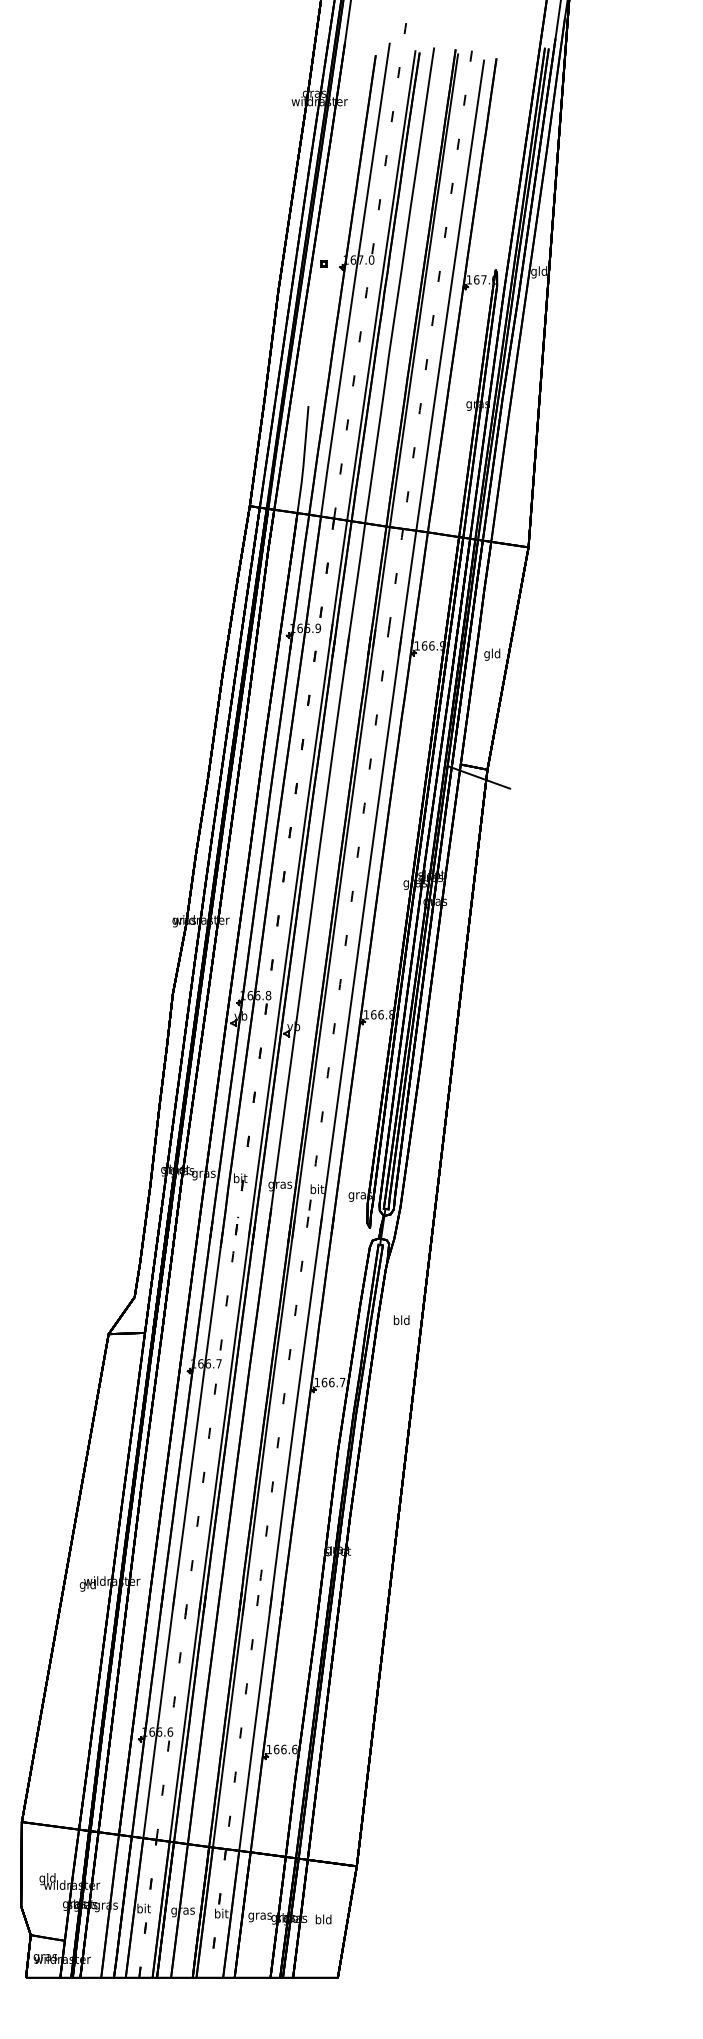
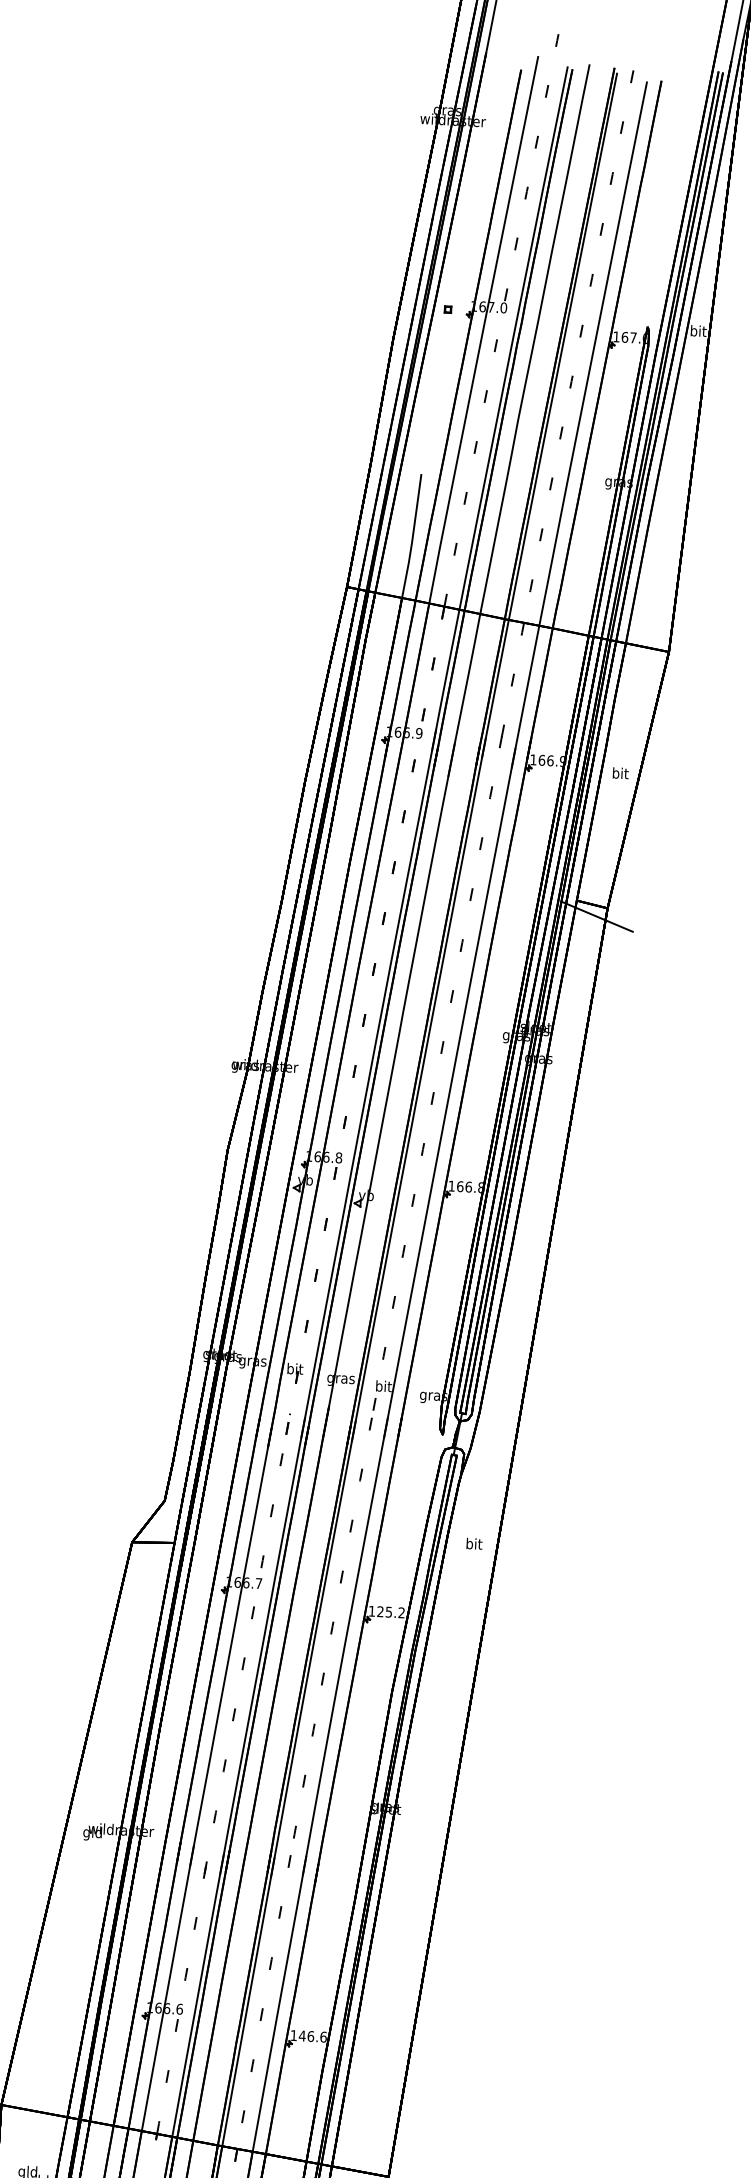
text: (539, 272) -> (698, 332), gld -> bit
text: (492, 654) -> (620, 774), gld -> bit
text: (401, 1320) -> (473, 1544), bld -> bit
text: (333, 1382) -> (390, 1612), 166.7 -> 125.2
text: (276, 1749) -> (302, 2036), 166.6 -> 146.6

